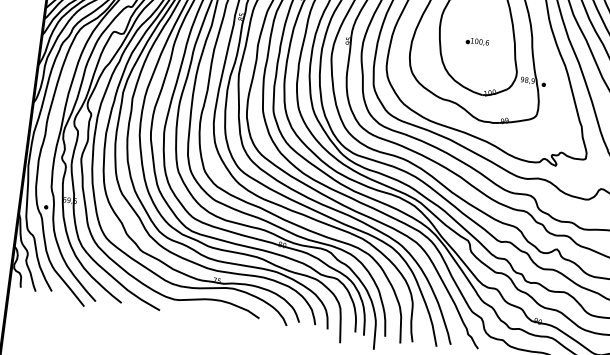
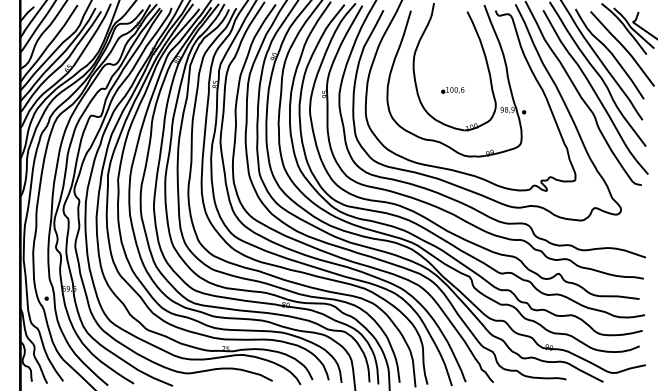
part: (477, 42) -> (452, 90), moved

